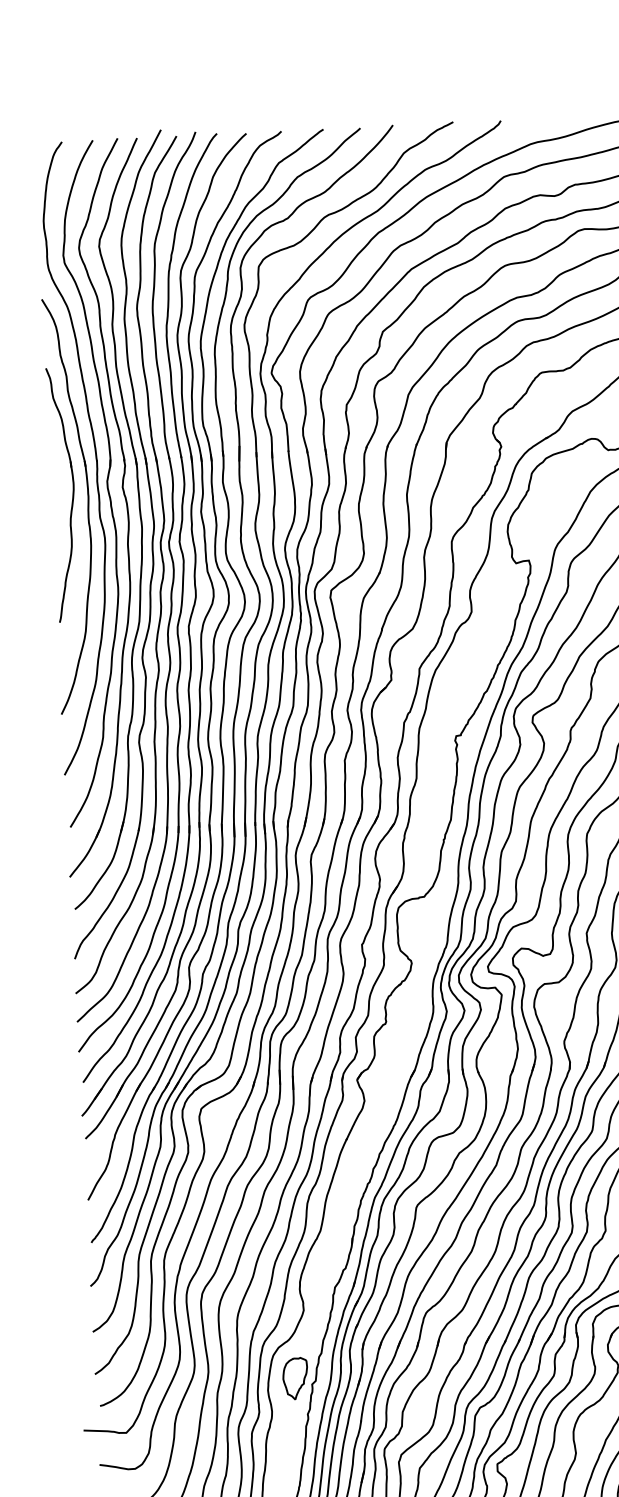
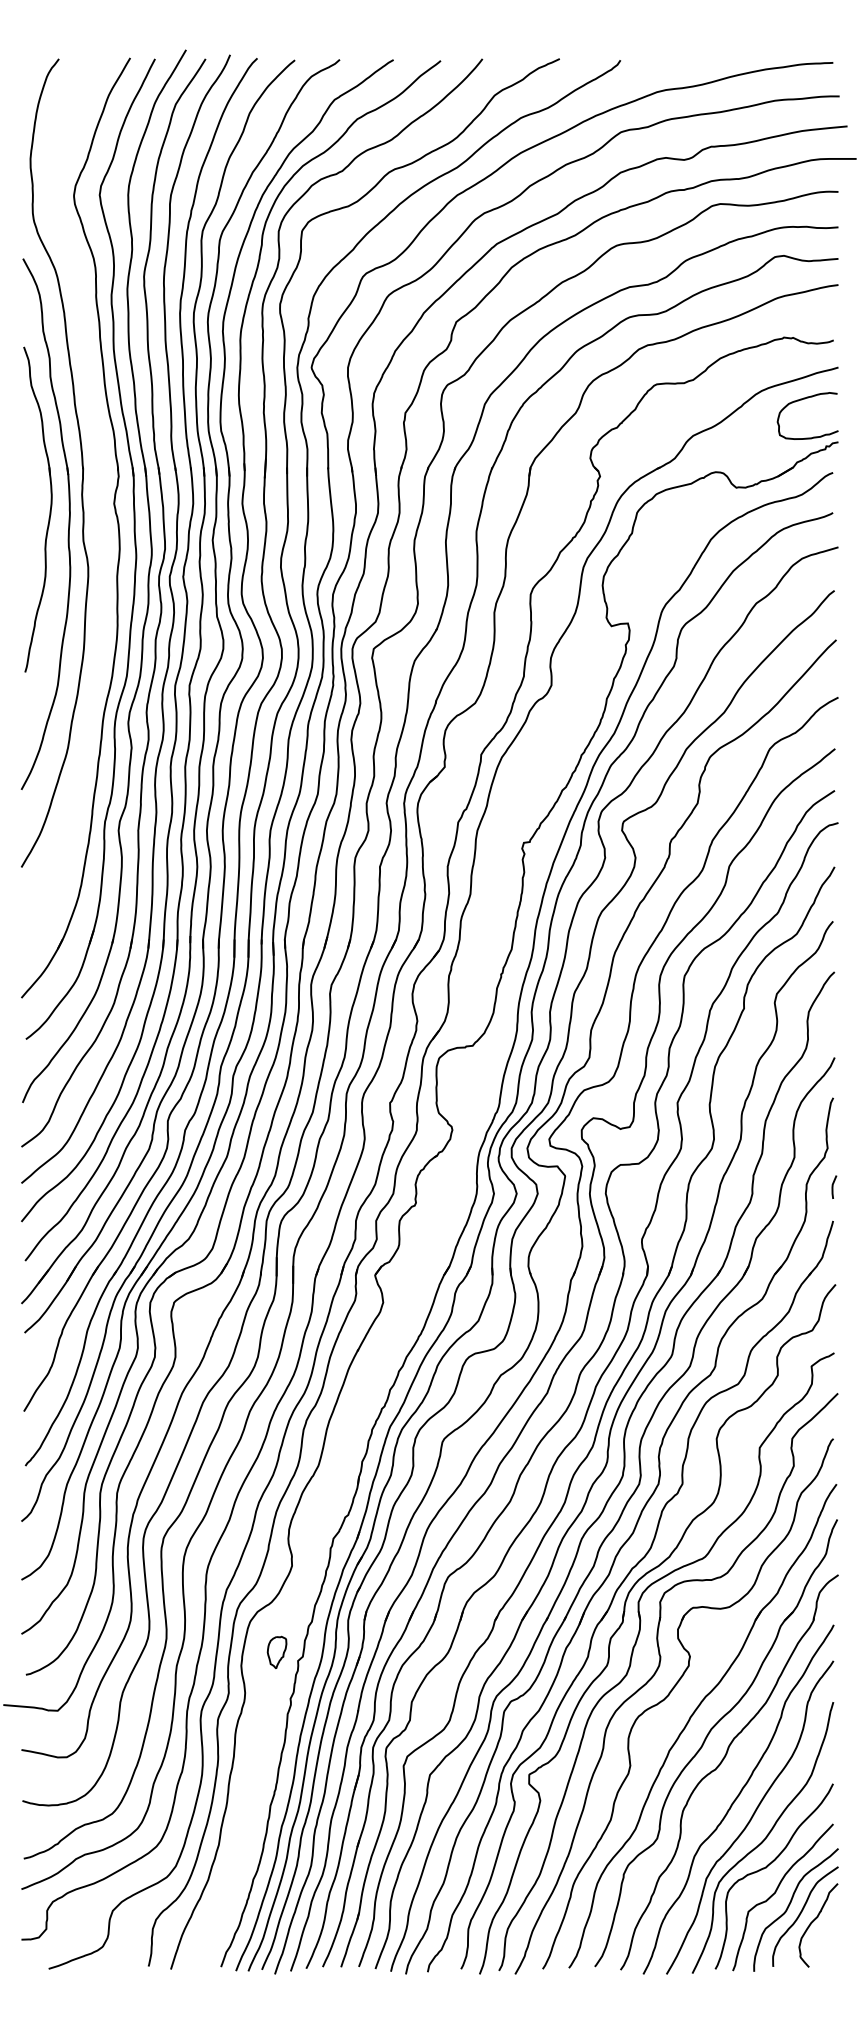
part: (107, 482) -> (94, 496), removed
part: (295, 1378) -> (276, 1652), size x0.6

